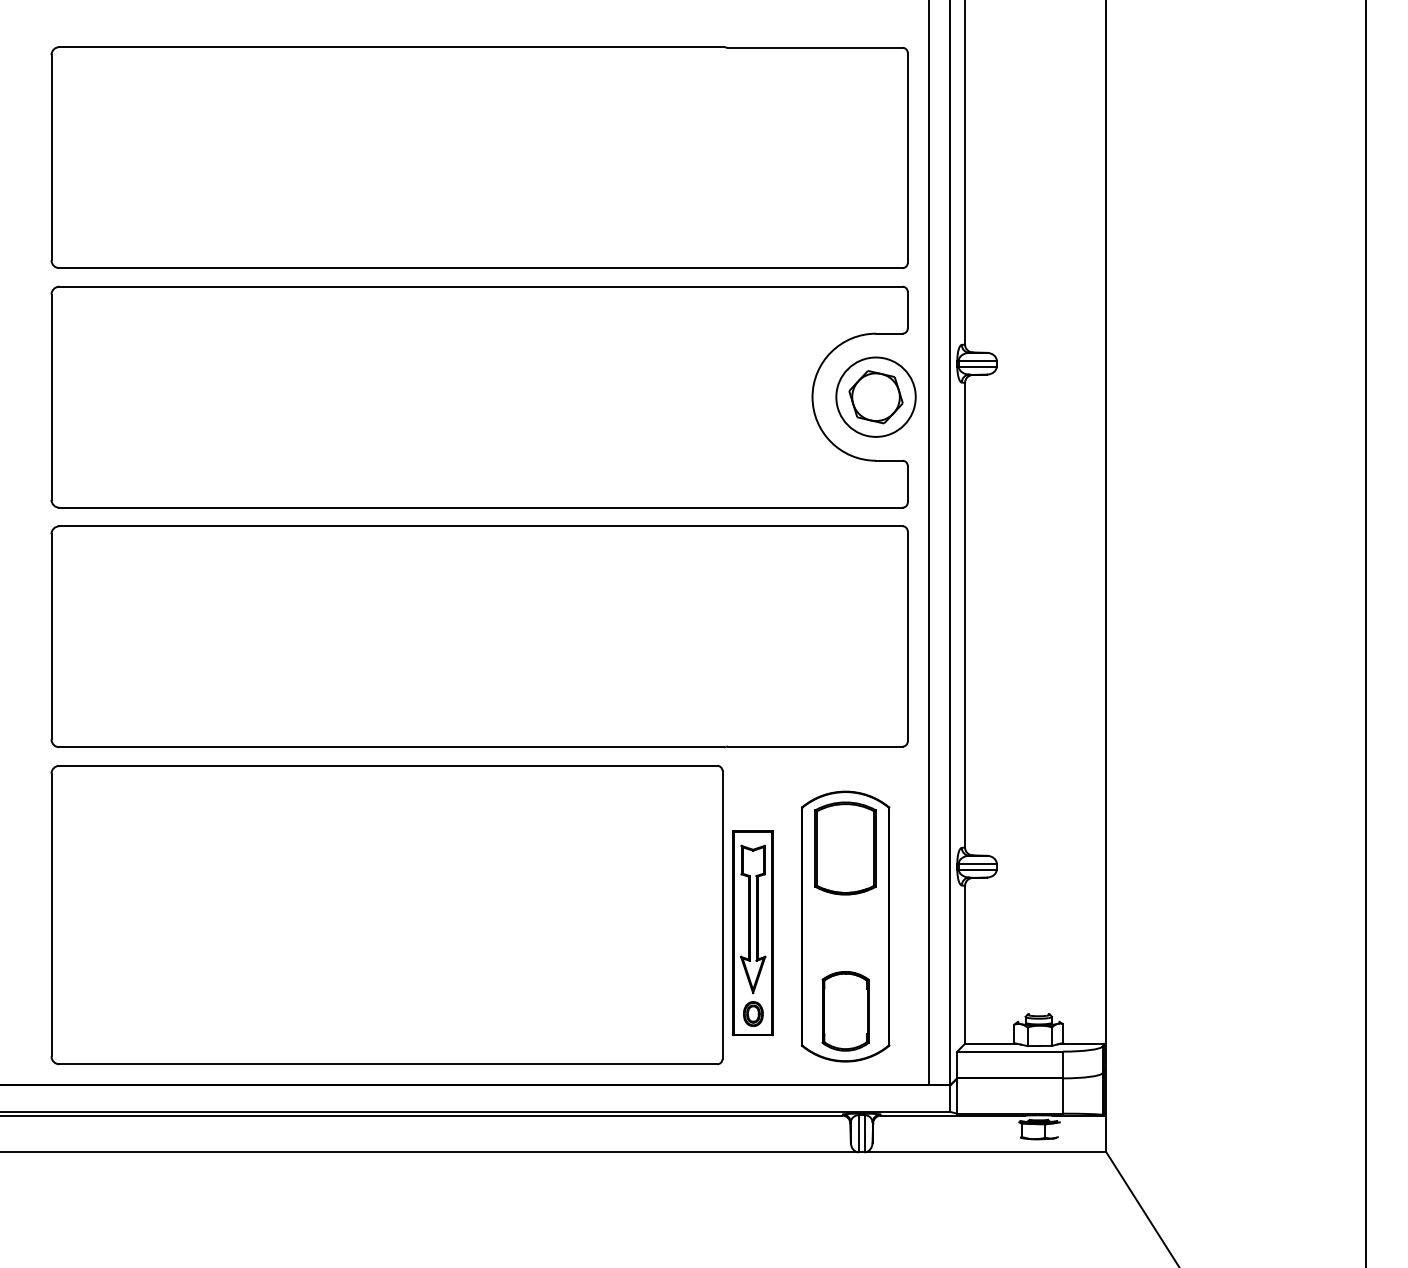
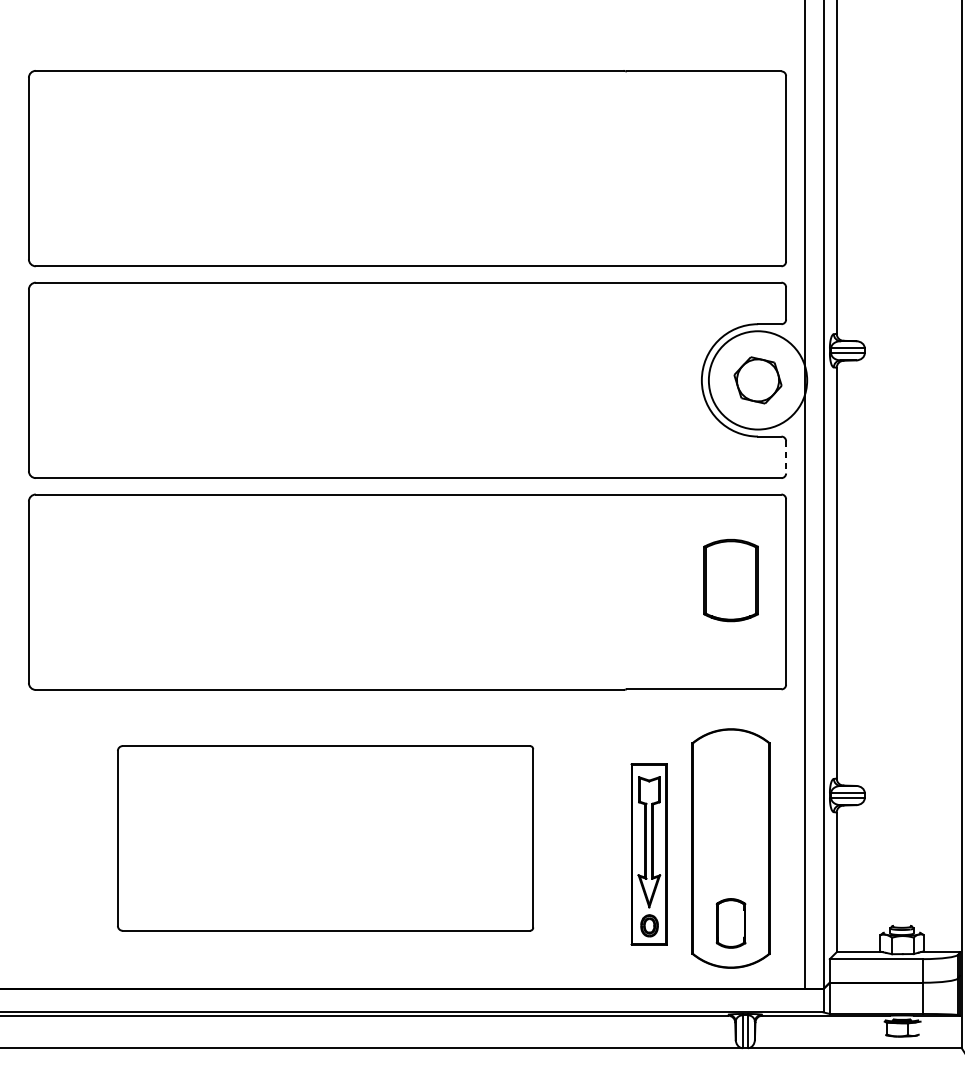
circle: (875, 396) -> (757, 379), size x1.4
line: (907, 484) -> (785, 457), solid -> dashed
part: (845, 848) -> (731, 580), moved
part: (386, 915) -> (325, 838), size x0.7
part: (845, 1011) -> (731, 923), size x0.7

